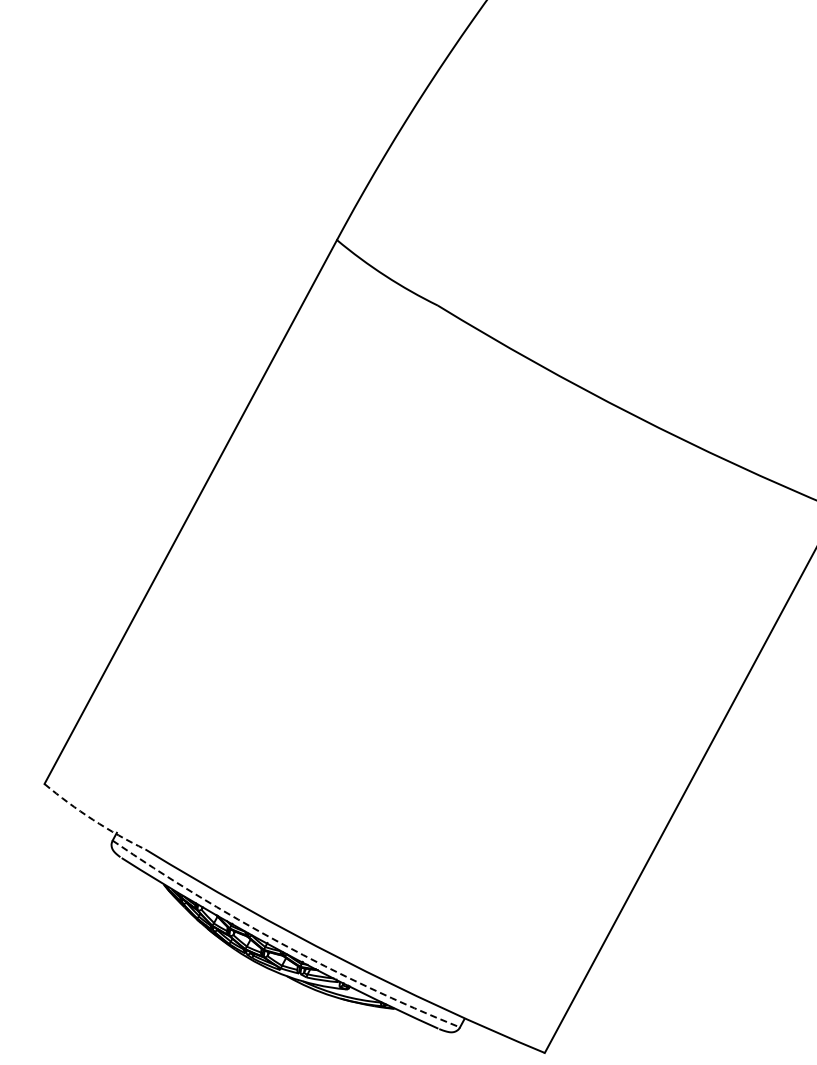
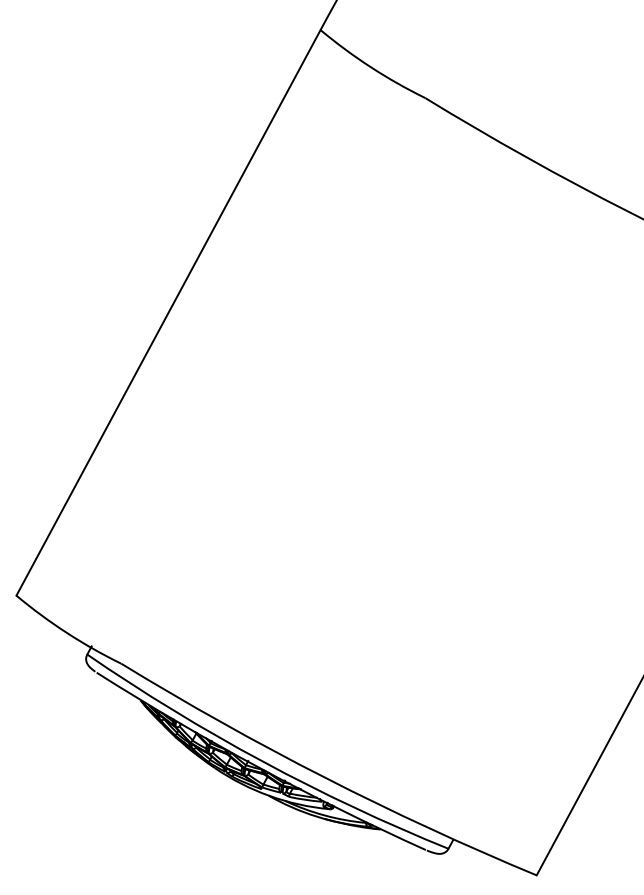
arc: (93, 819) -> (67, 632), dashed -> solid
arc: (281, 943) -> (262, 761), dashed -> solid

